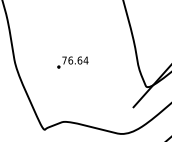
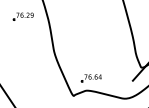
part: (71, 62) -> (90, 78), moved

